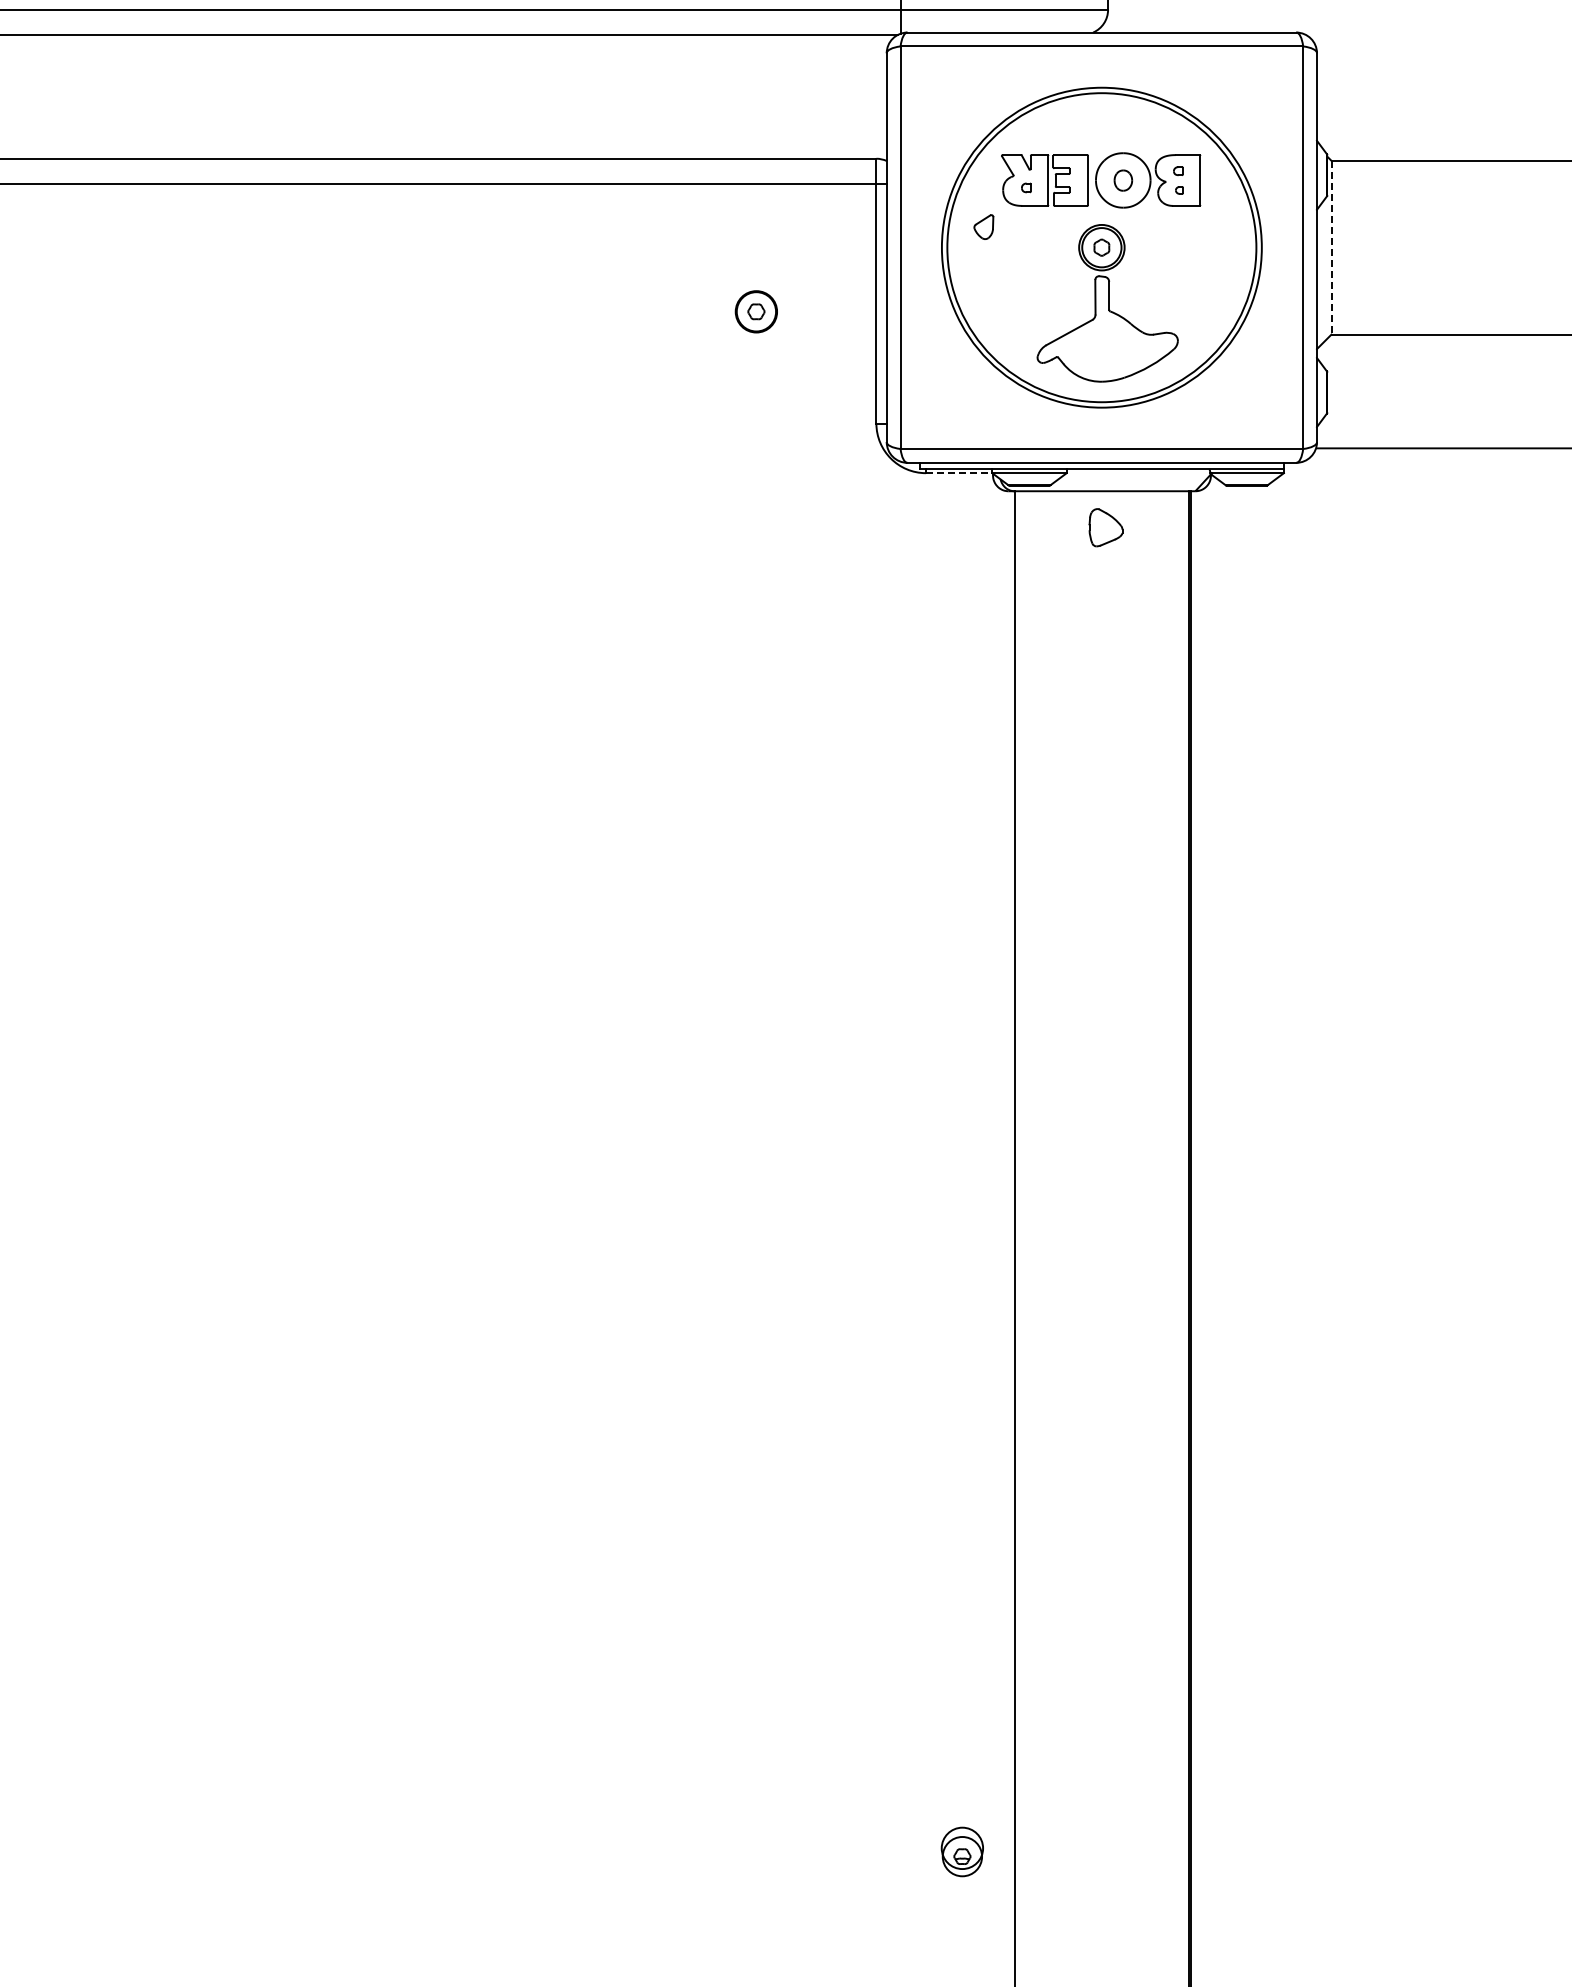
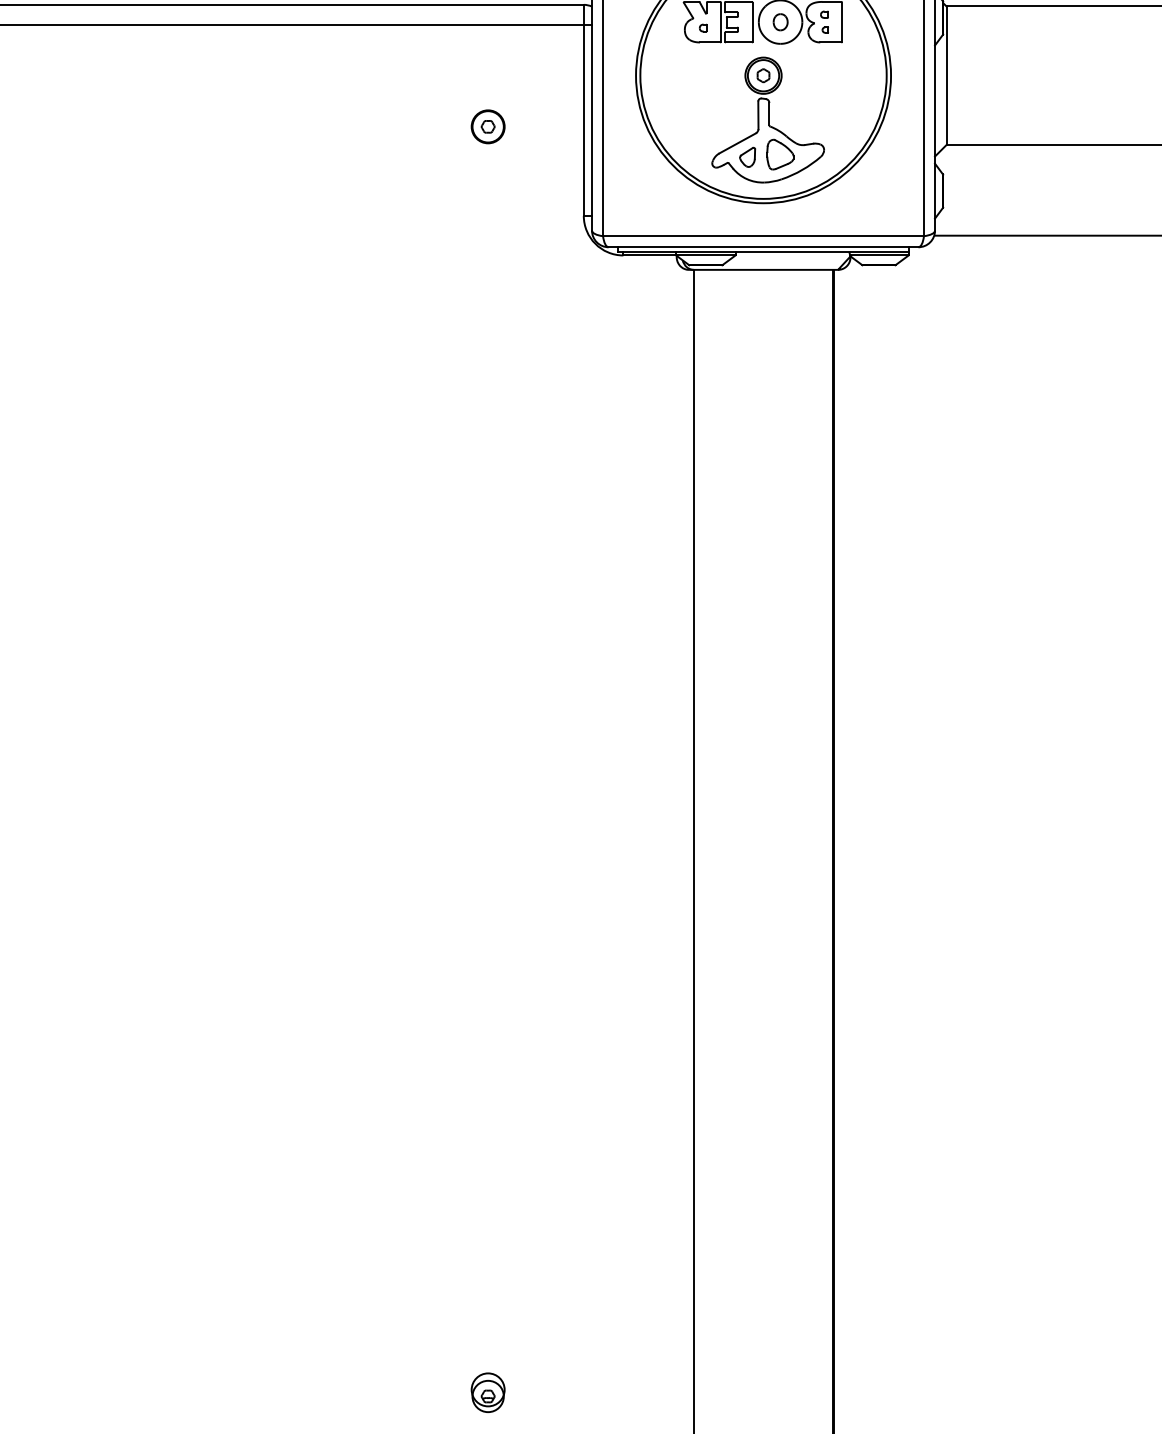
part: (983, 226) -> (747, 156), moved
line: (1331, 247) -> (946, 75), dashed -> solid
line: (959, 473) -> (650, 255), dashed -> solid
part: (1105, 527) -> (779, 154), moved
part: (961, 1851) -> (487, 1392), moved

